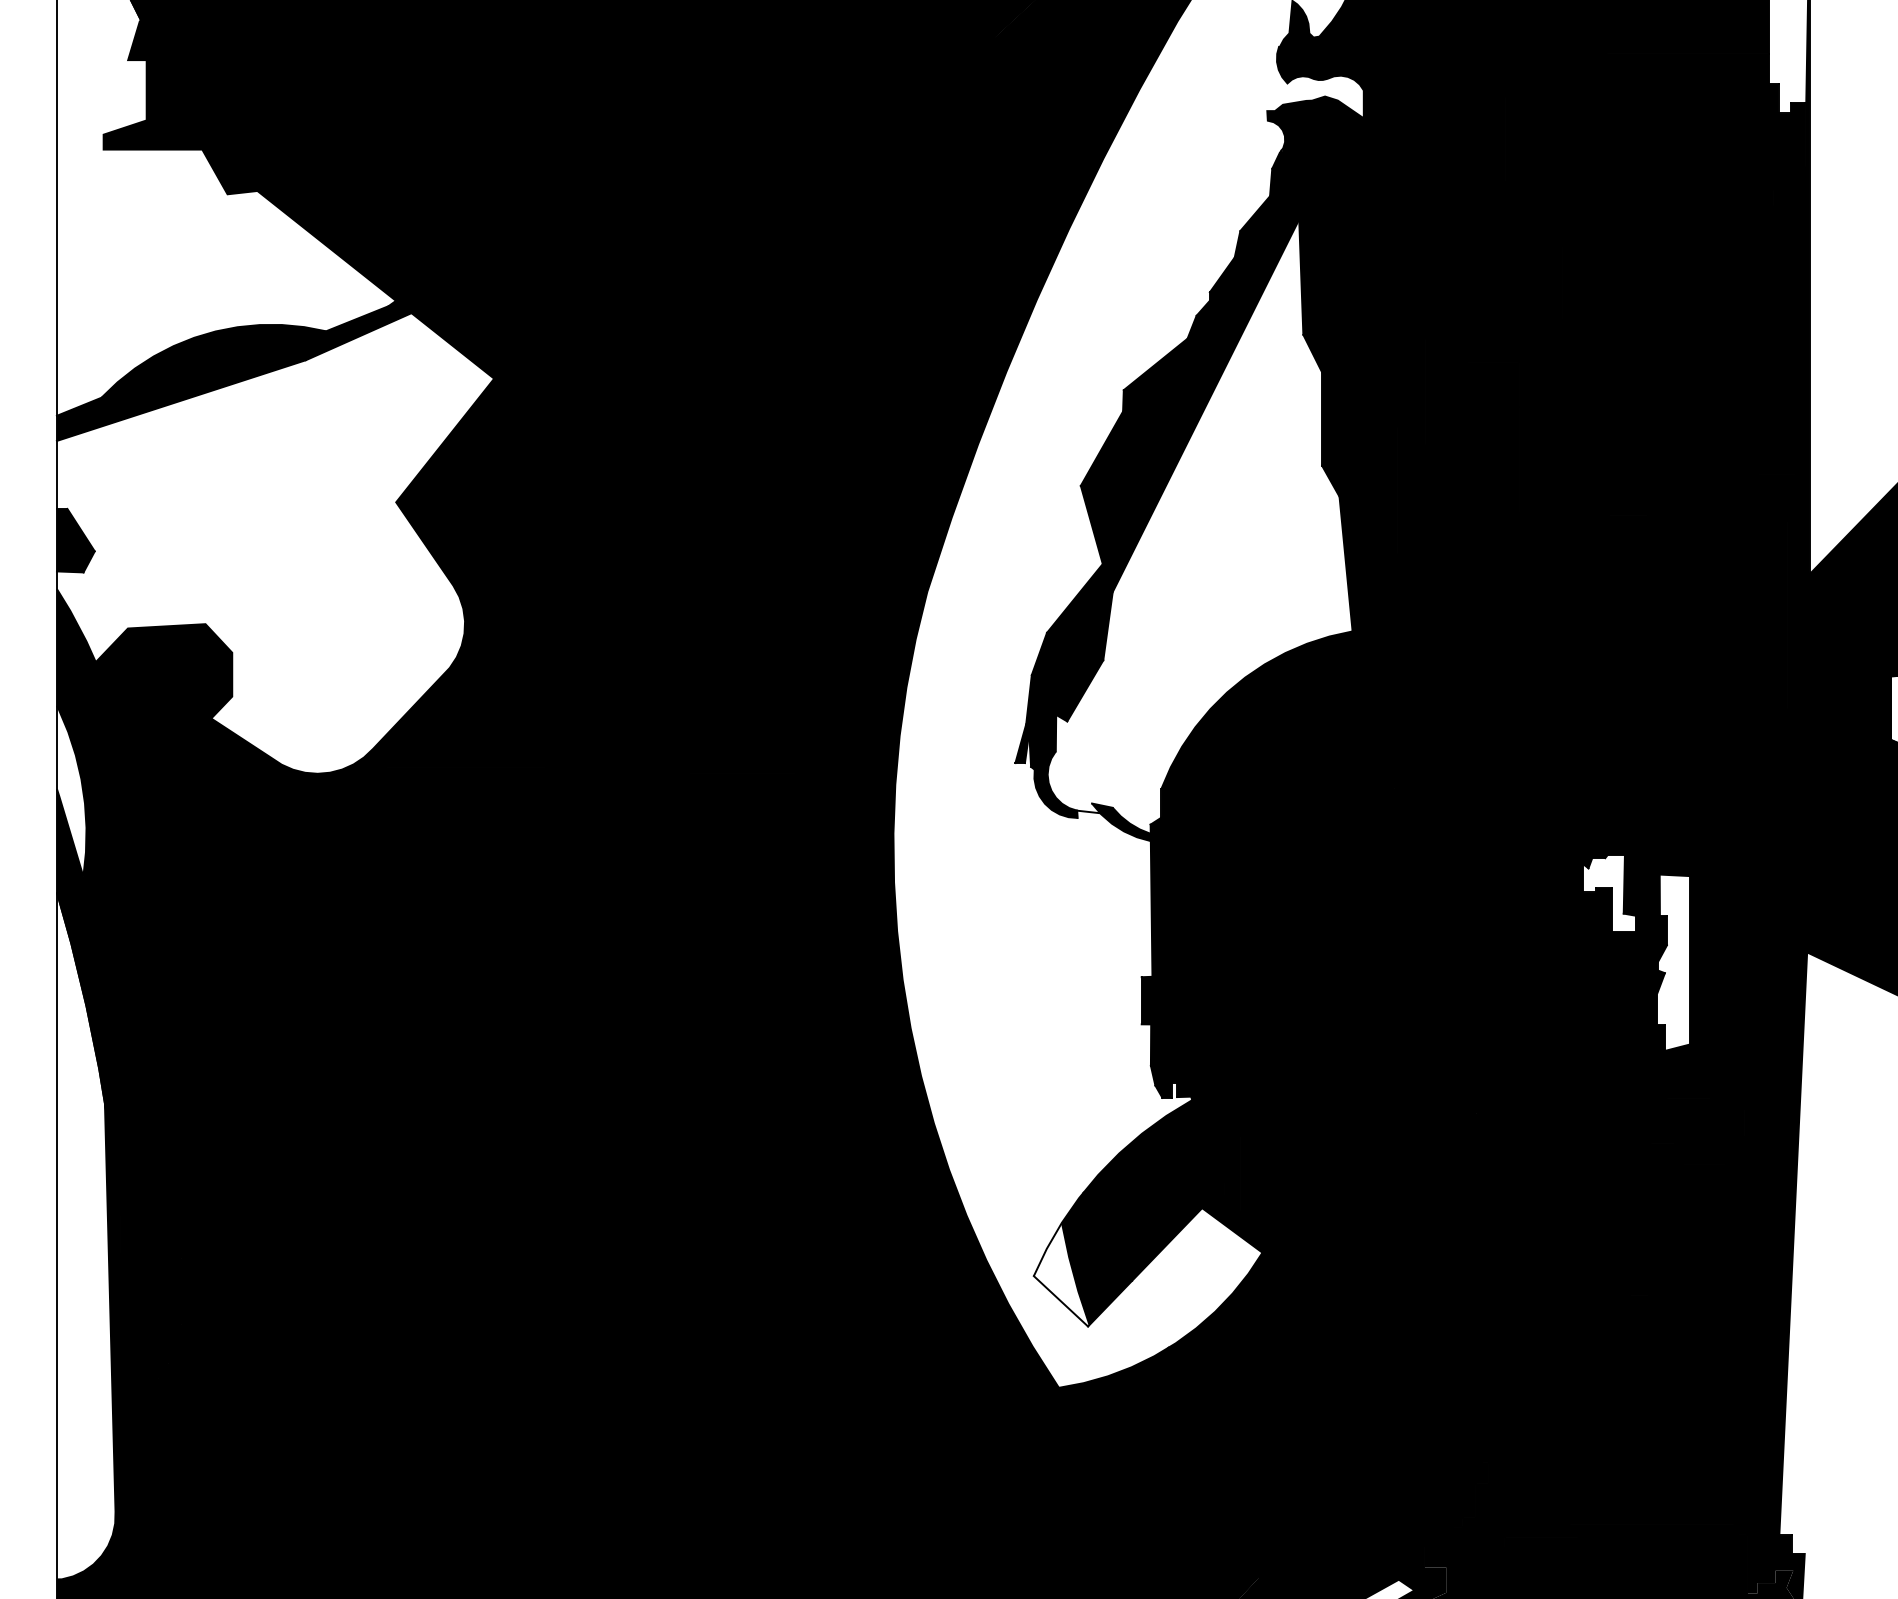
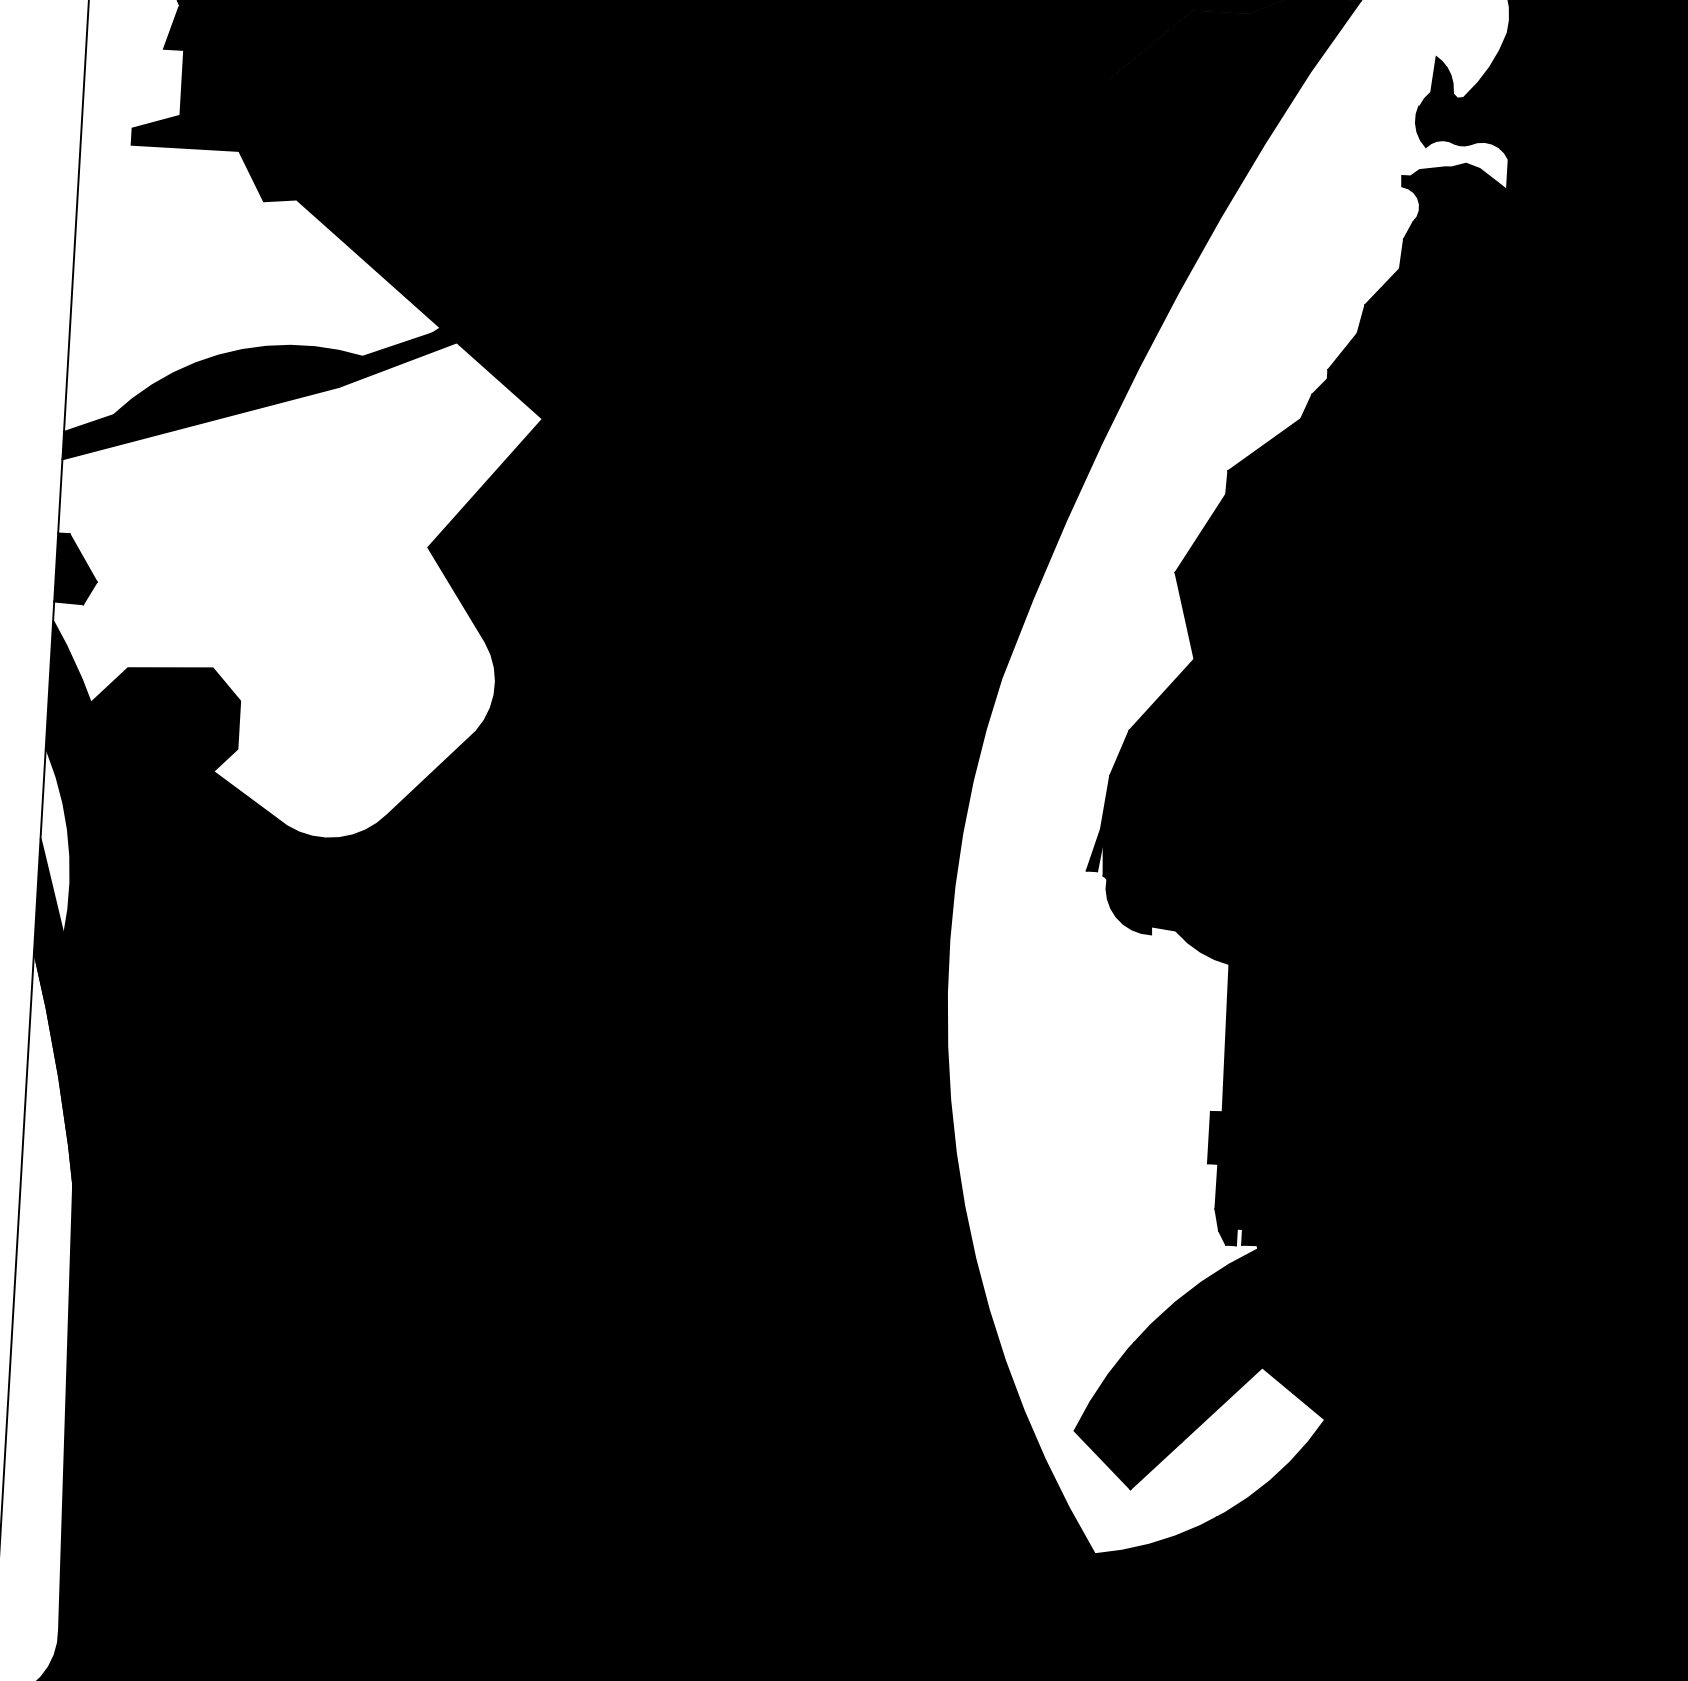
fill: (1199, 526) -> (1302, 624), added
fill: (1061, 1274) -> (1104, 1430), added

